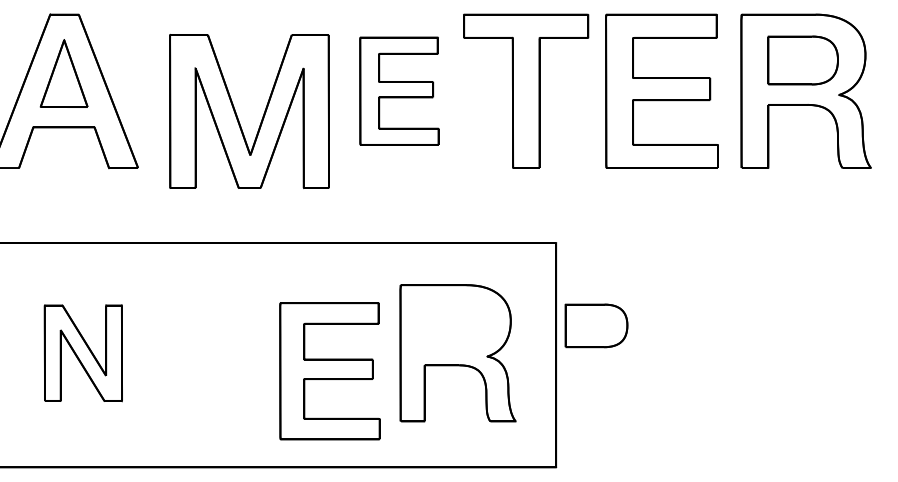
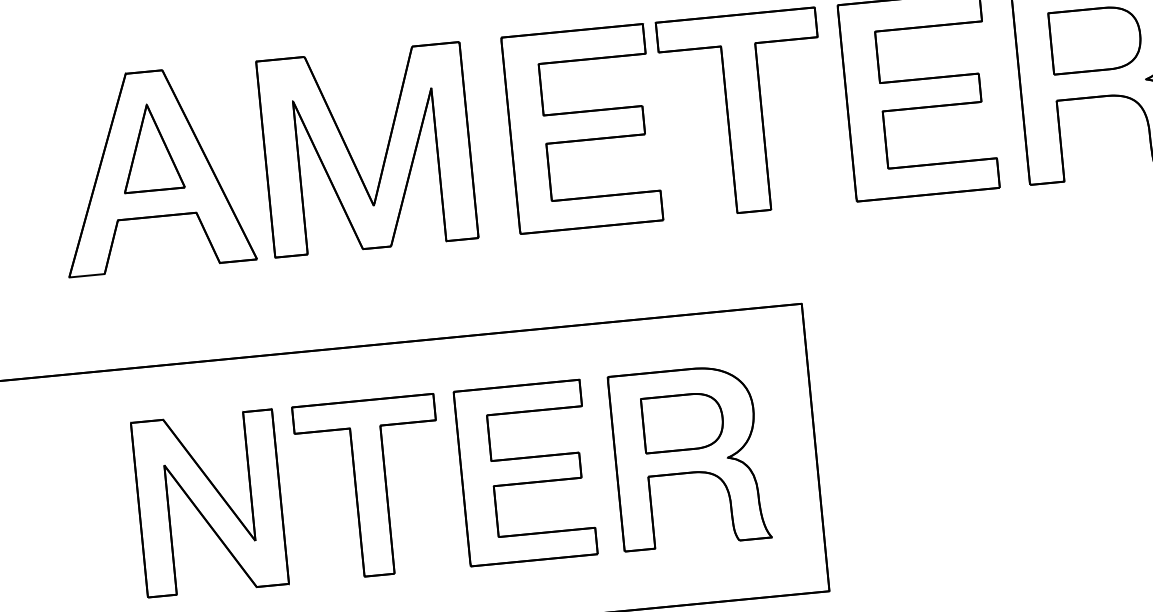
part: (399, 90) -> (582, 127), size x1.43
part: (238, 117) -> (353, 158), moved
part: (596, 325) -> (683, 421), moved
part: (83, 352) -> (209, 502), size x1.43
part: (209, 353) -> (371, 488), added
part: (329, 371) -> (525, 473), moved

